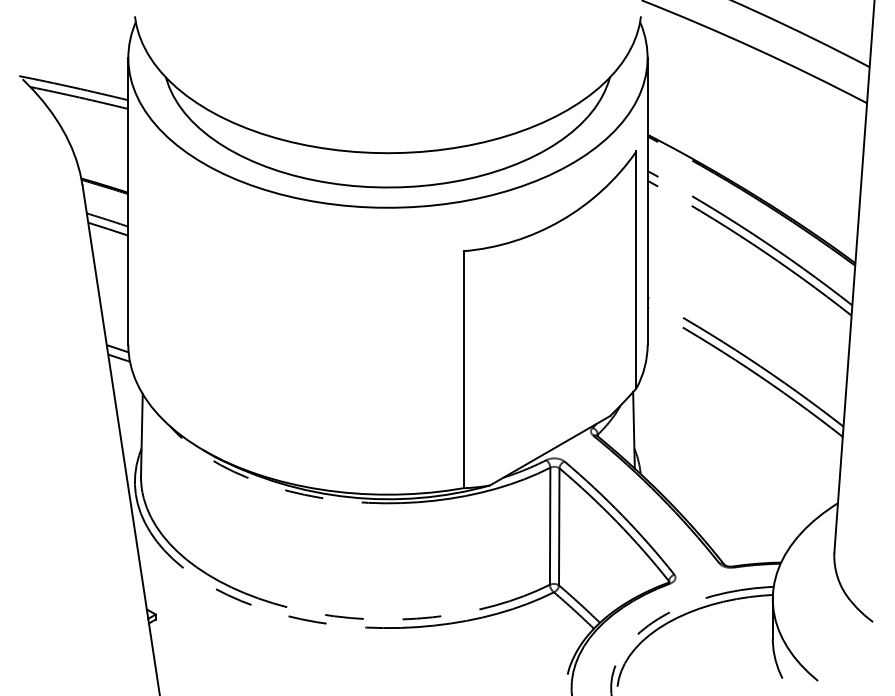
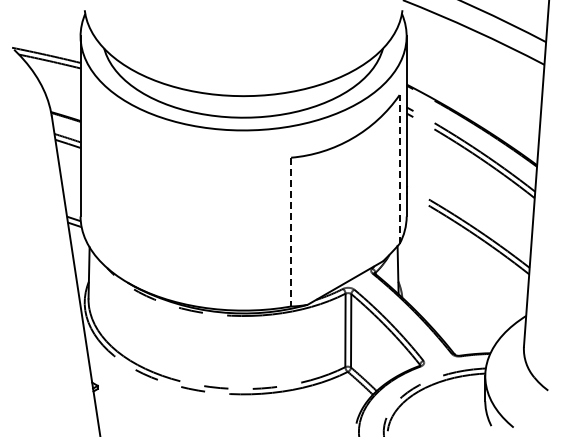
line: (636, 268) -> (399, 168), solid -> dashed
line: (464, 370) -> (291, 232), solid -> dashed

